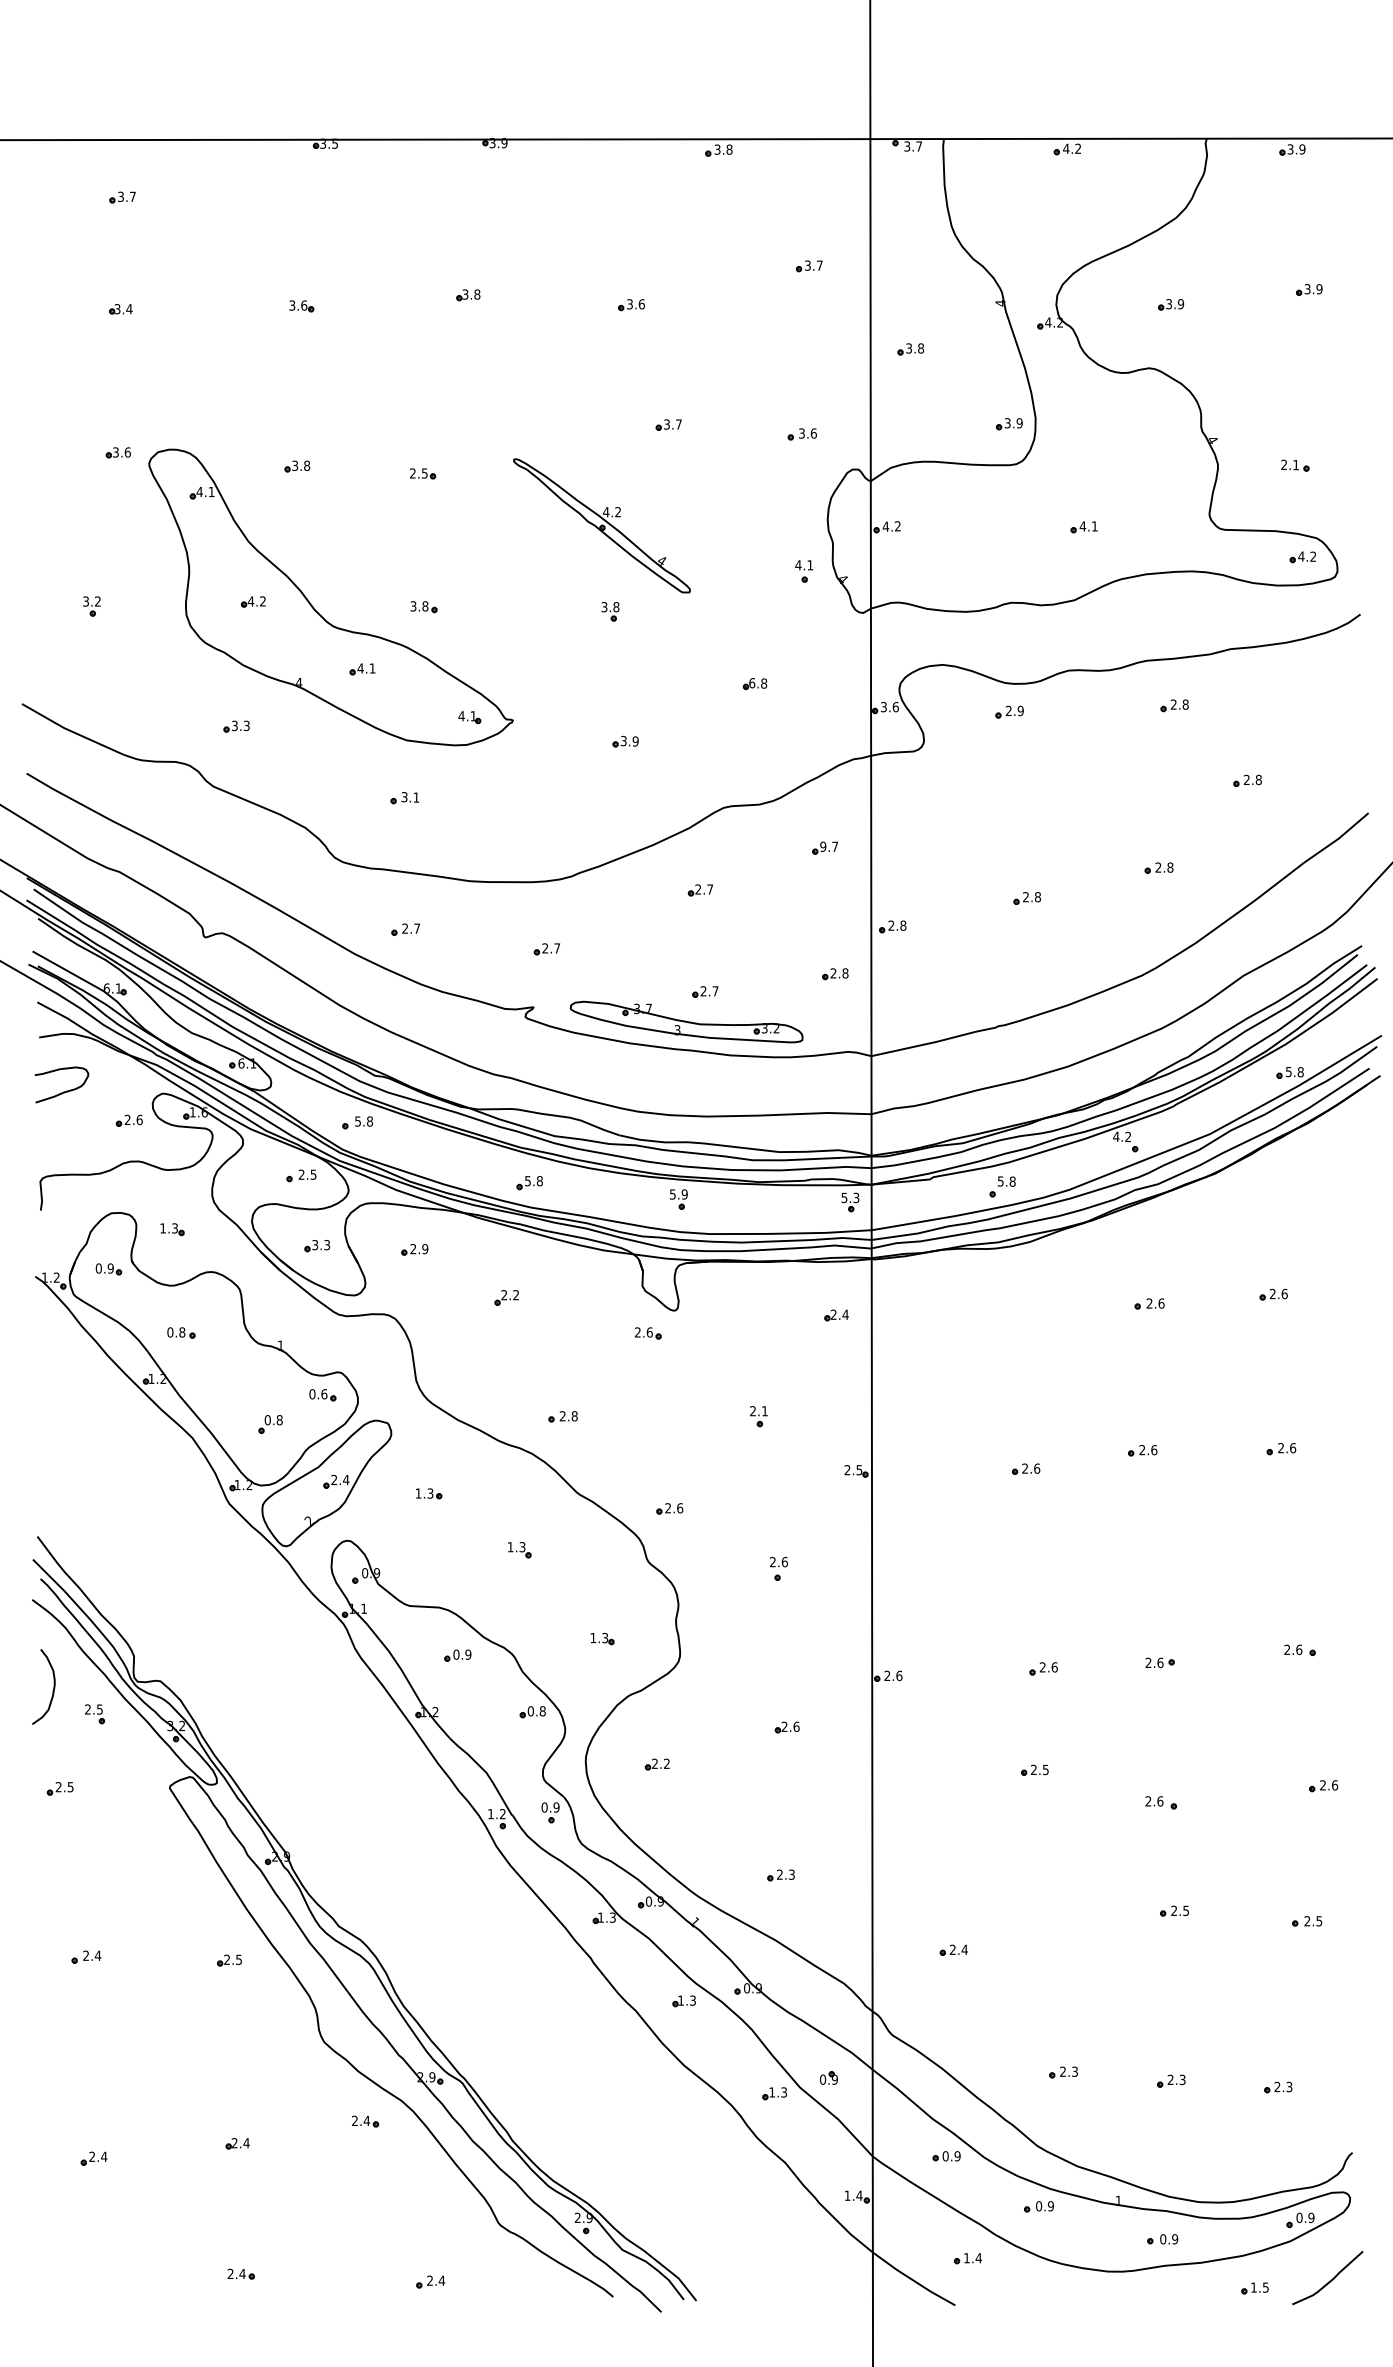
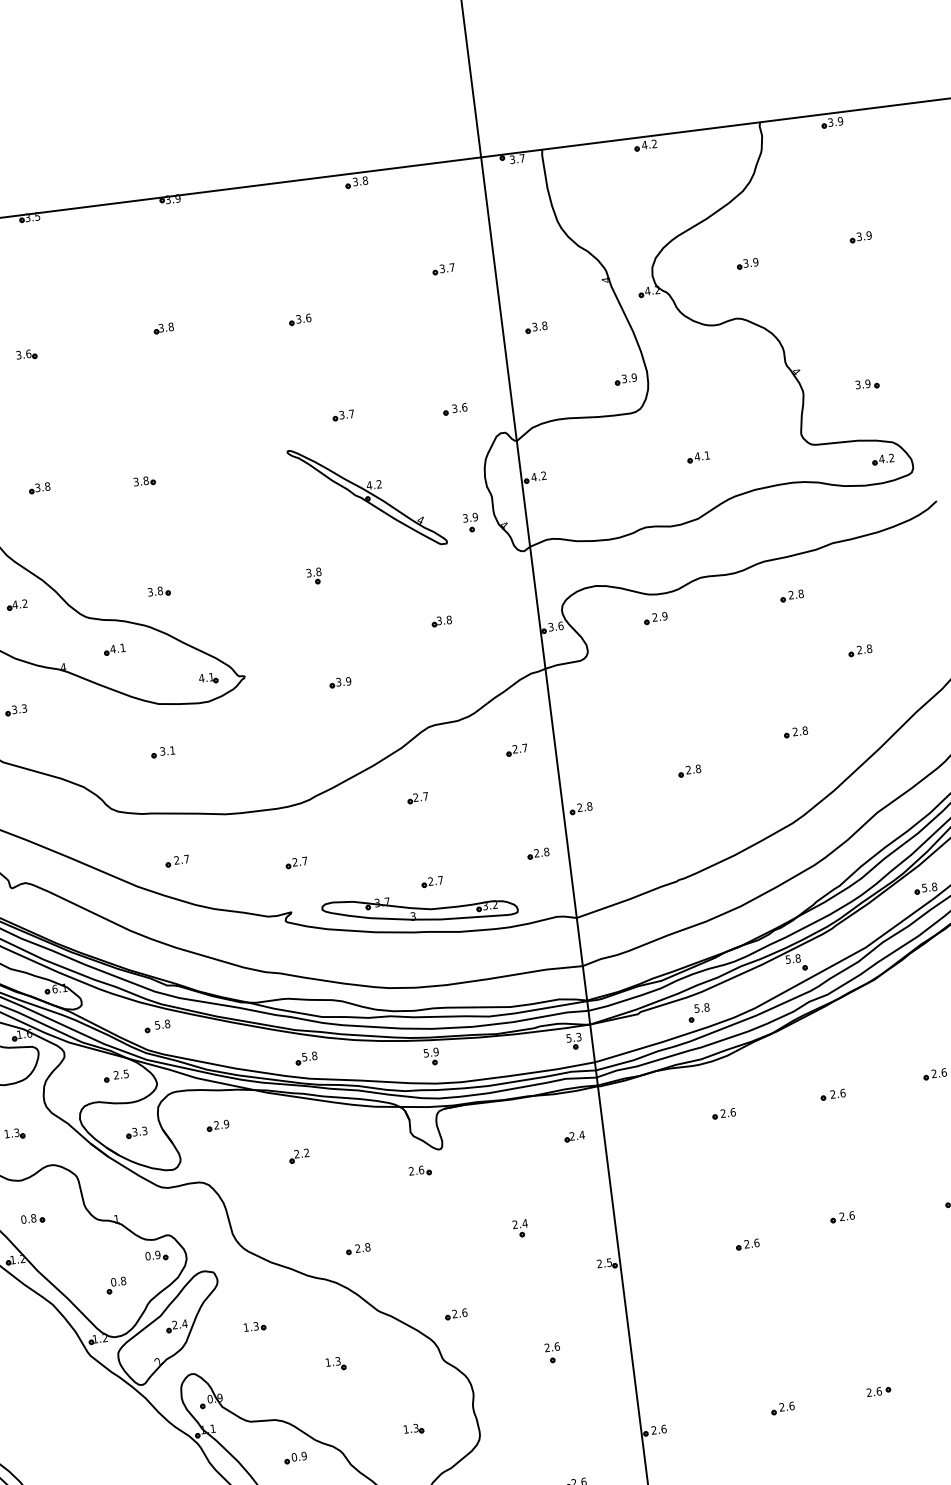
text: (1290, 465) -> (863, 384), 2.1 -> 3.9
text: (418, 473) -> (140, 481), 2.5 -> 3.8
part: (601, 525) -> (366, 497), moved
text: (804, 565) -> (470, 517), 4.1 -> 3.9
text: (752, 683) -> (439, 621), 6.8 -> 3.8
text: (823, 846) -> (515, 749), 9.7 -> 2.7
text: (1122, 1136) -> (793, 958), 4.2 -> 5.8
part: (1017, 1310) -> (724, 1113), added
text: (324, 1394) -> (158, 1255), 0.6 -> 0.9
text: (764, 1411) -> (524, 1223), 2.1 -> 2.4

